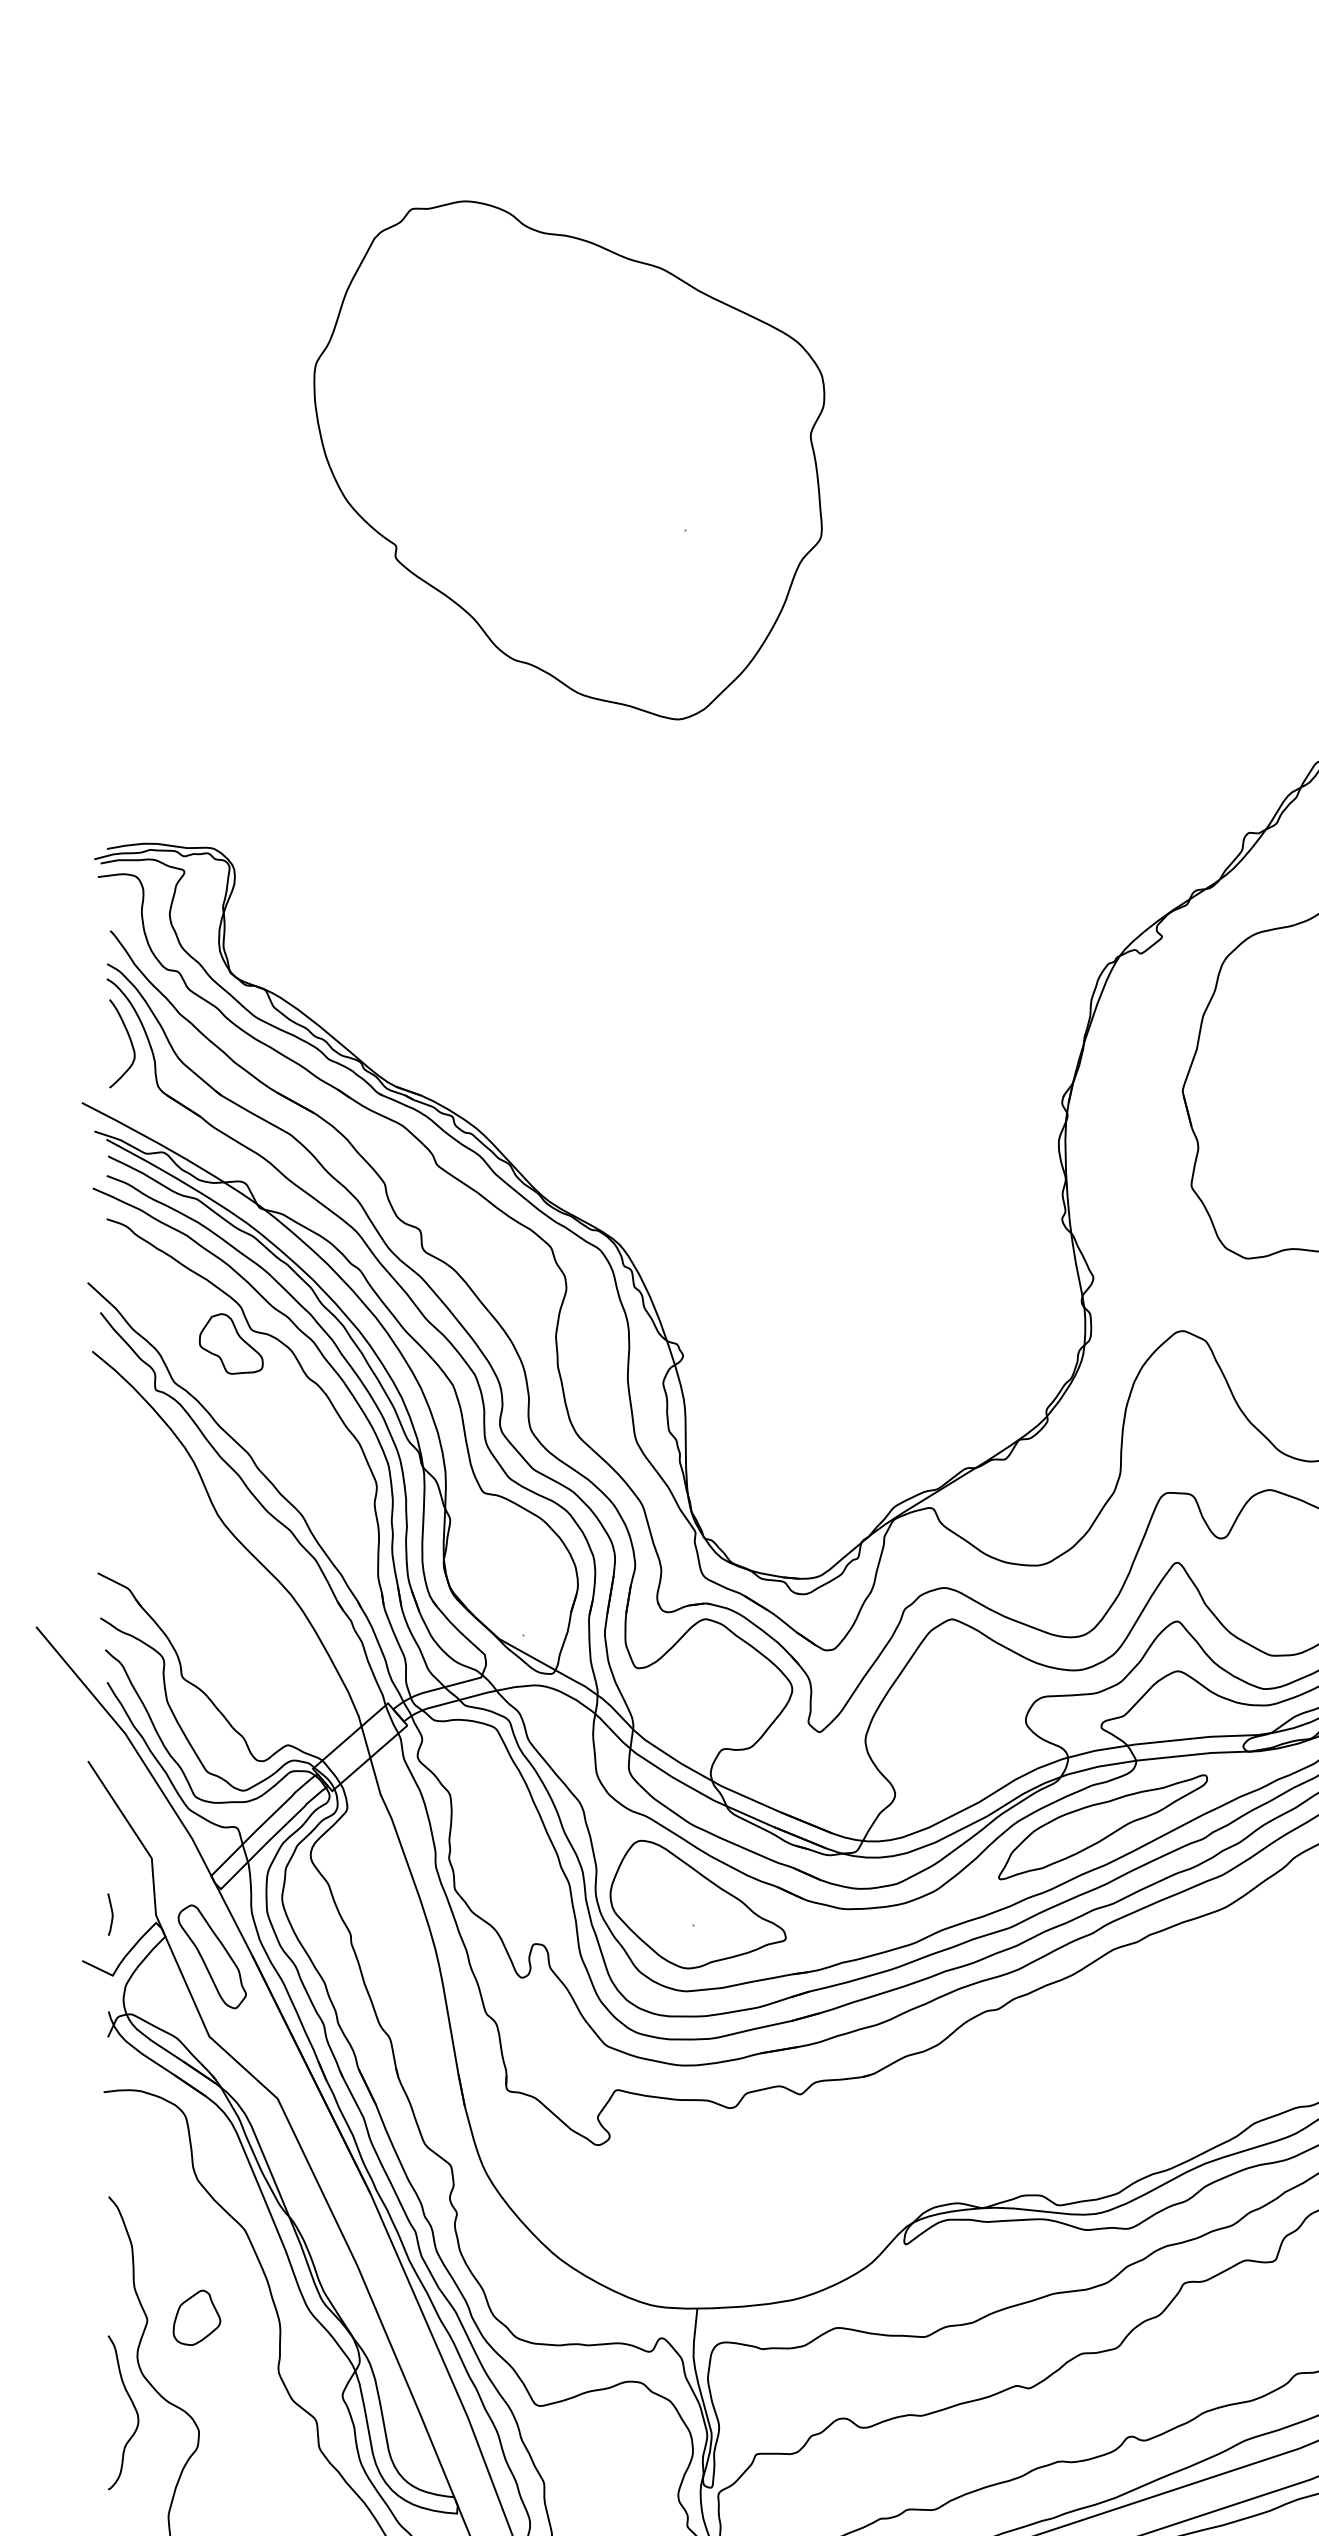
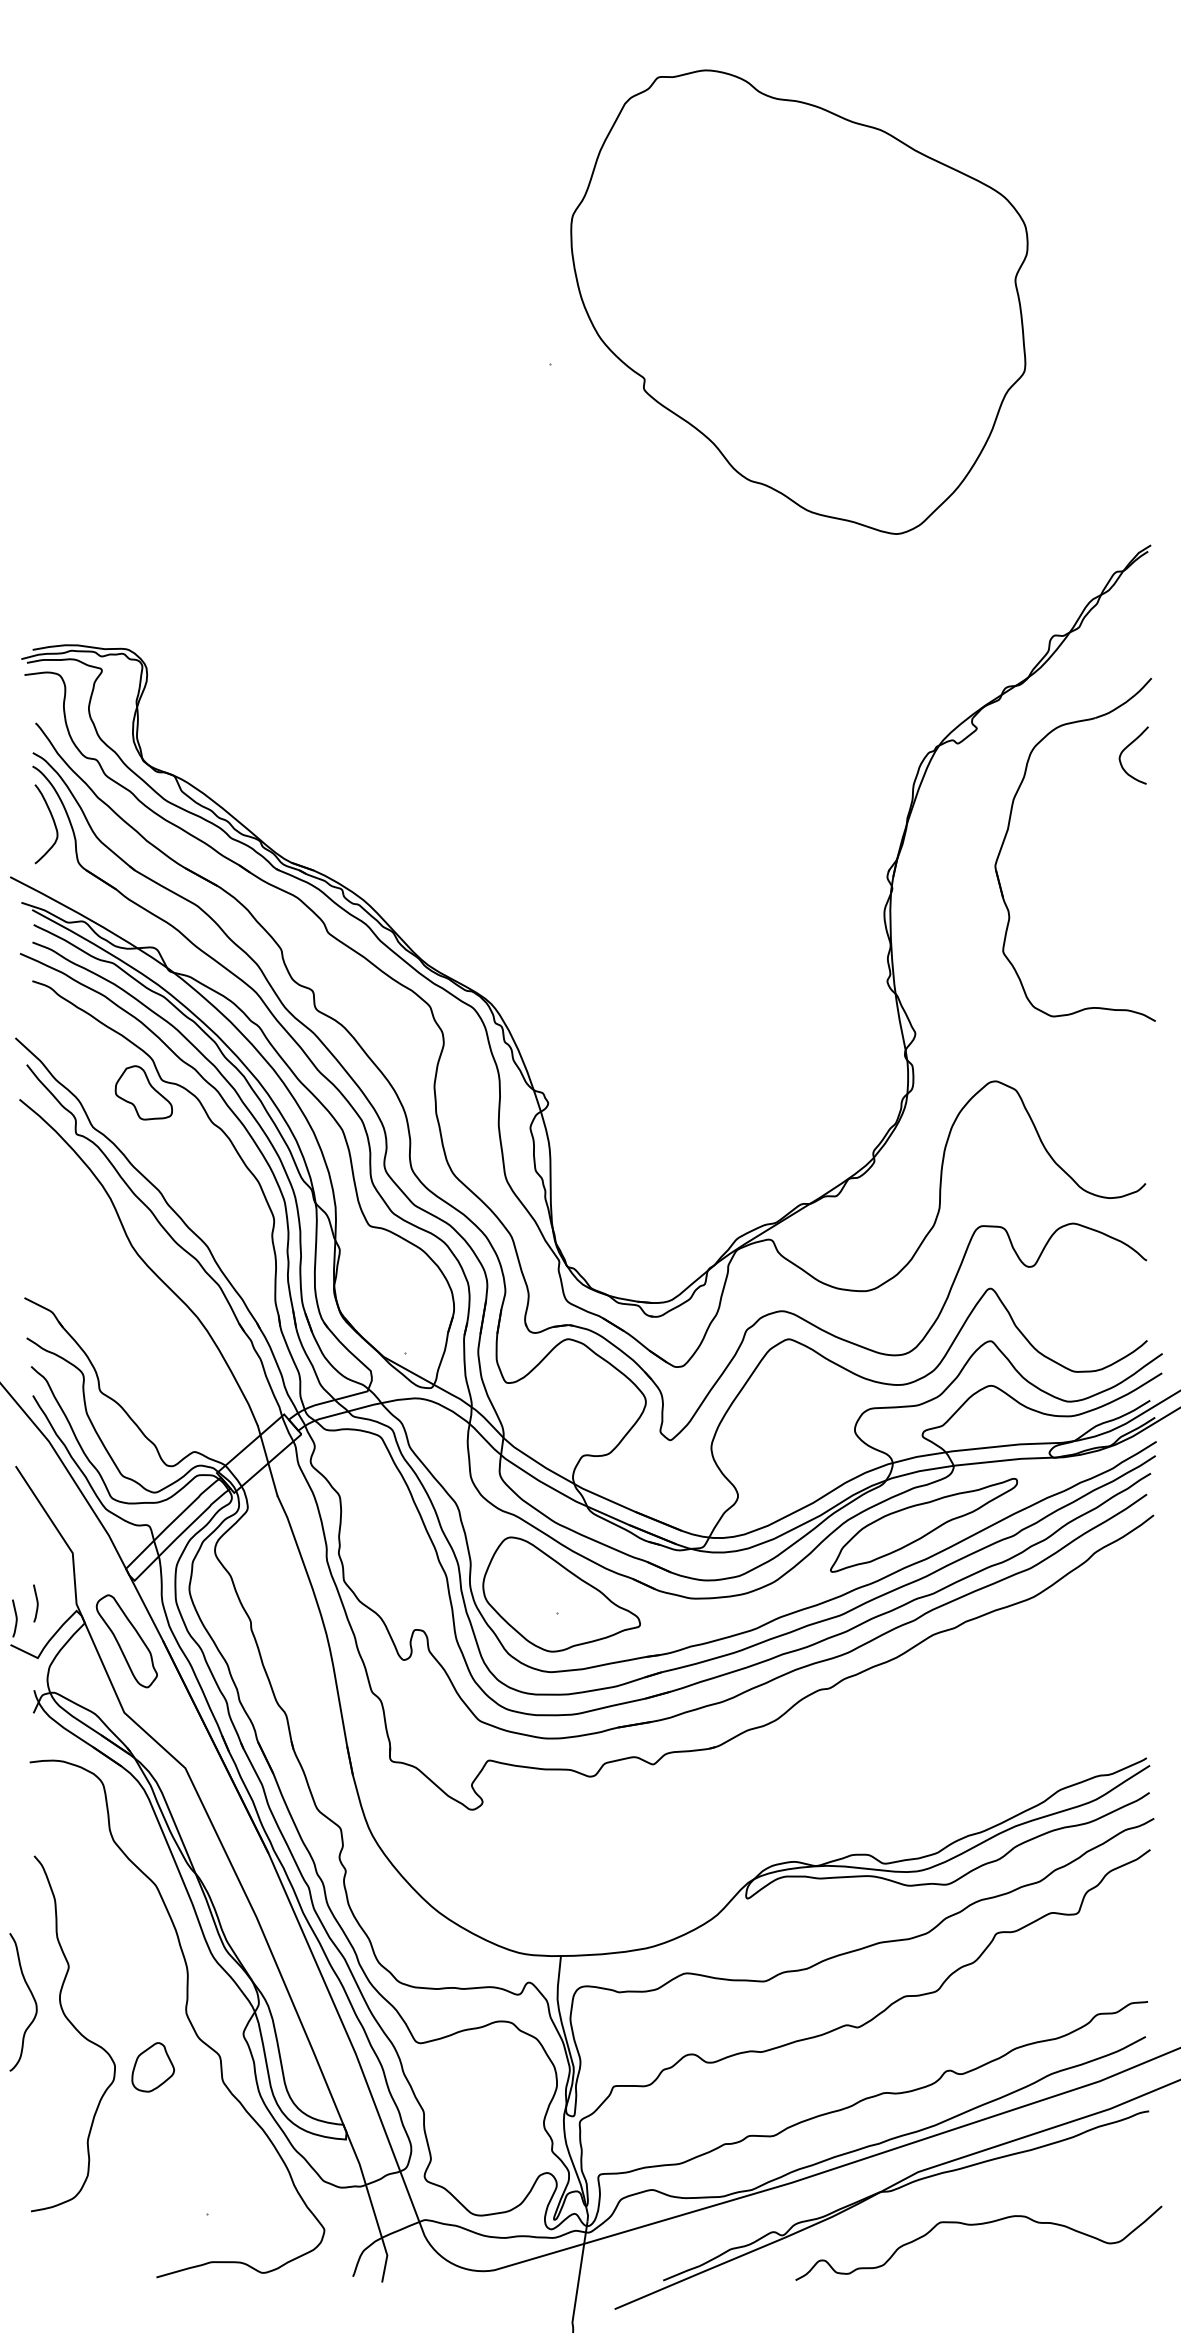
part: (569, 459) -> (799, 301), moved
curve: (87, 1931) -> (15, 1618), added
part: (197, 2318) -> (153, 2067), moved
curve: (133, 2407) -> (32, 1997), moved

